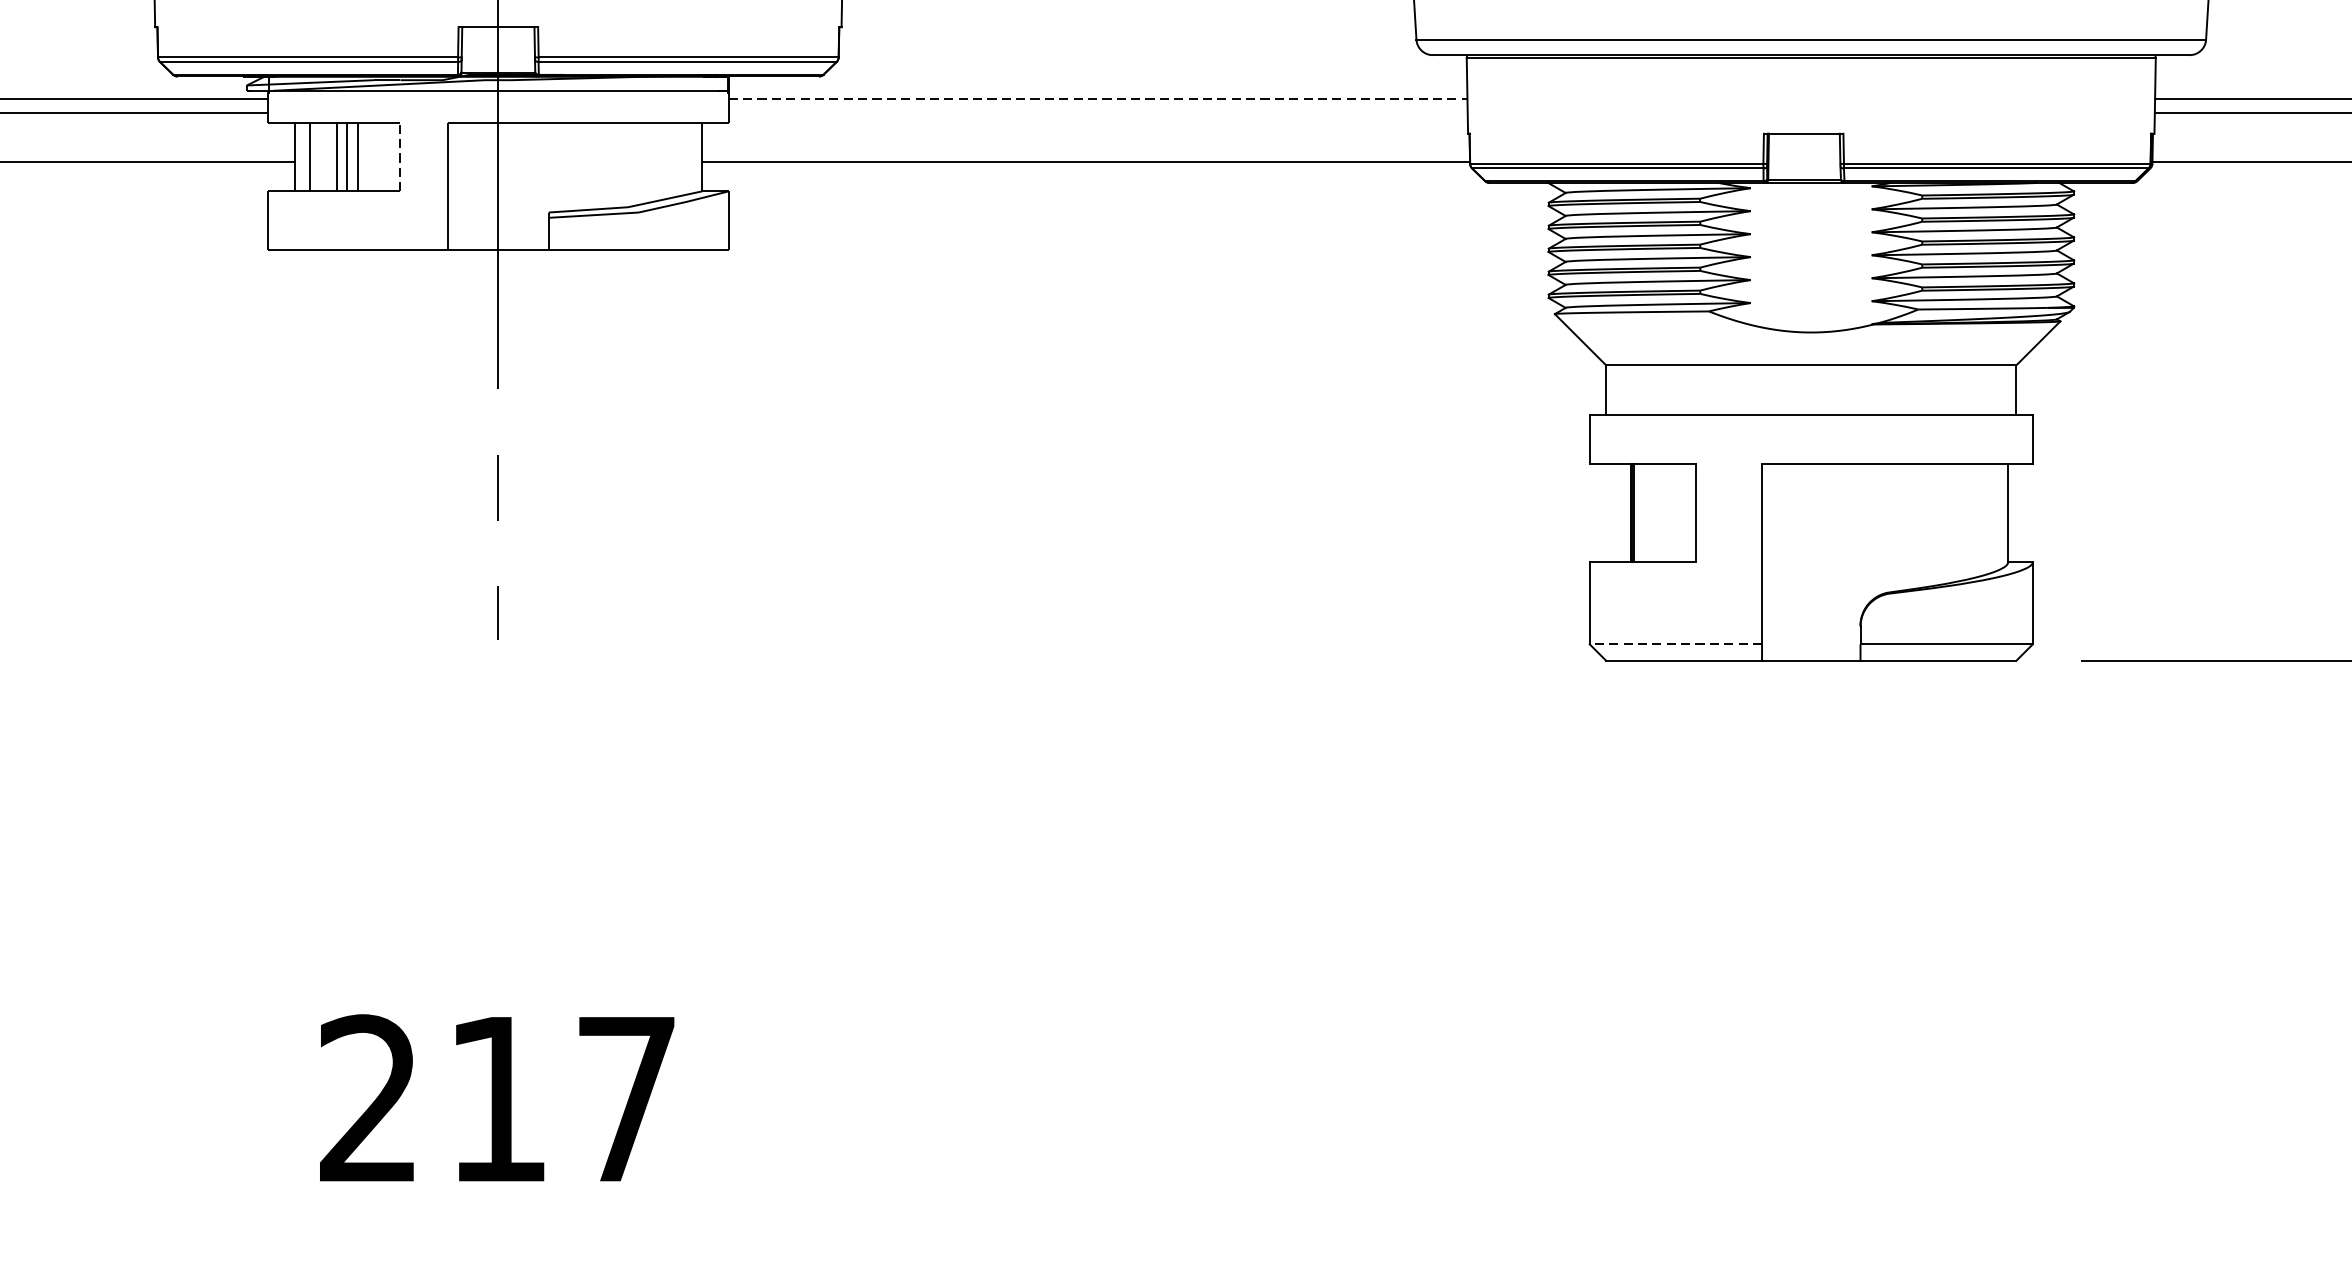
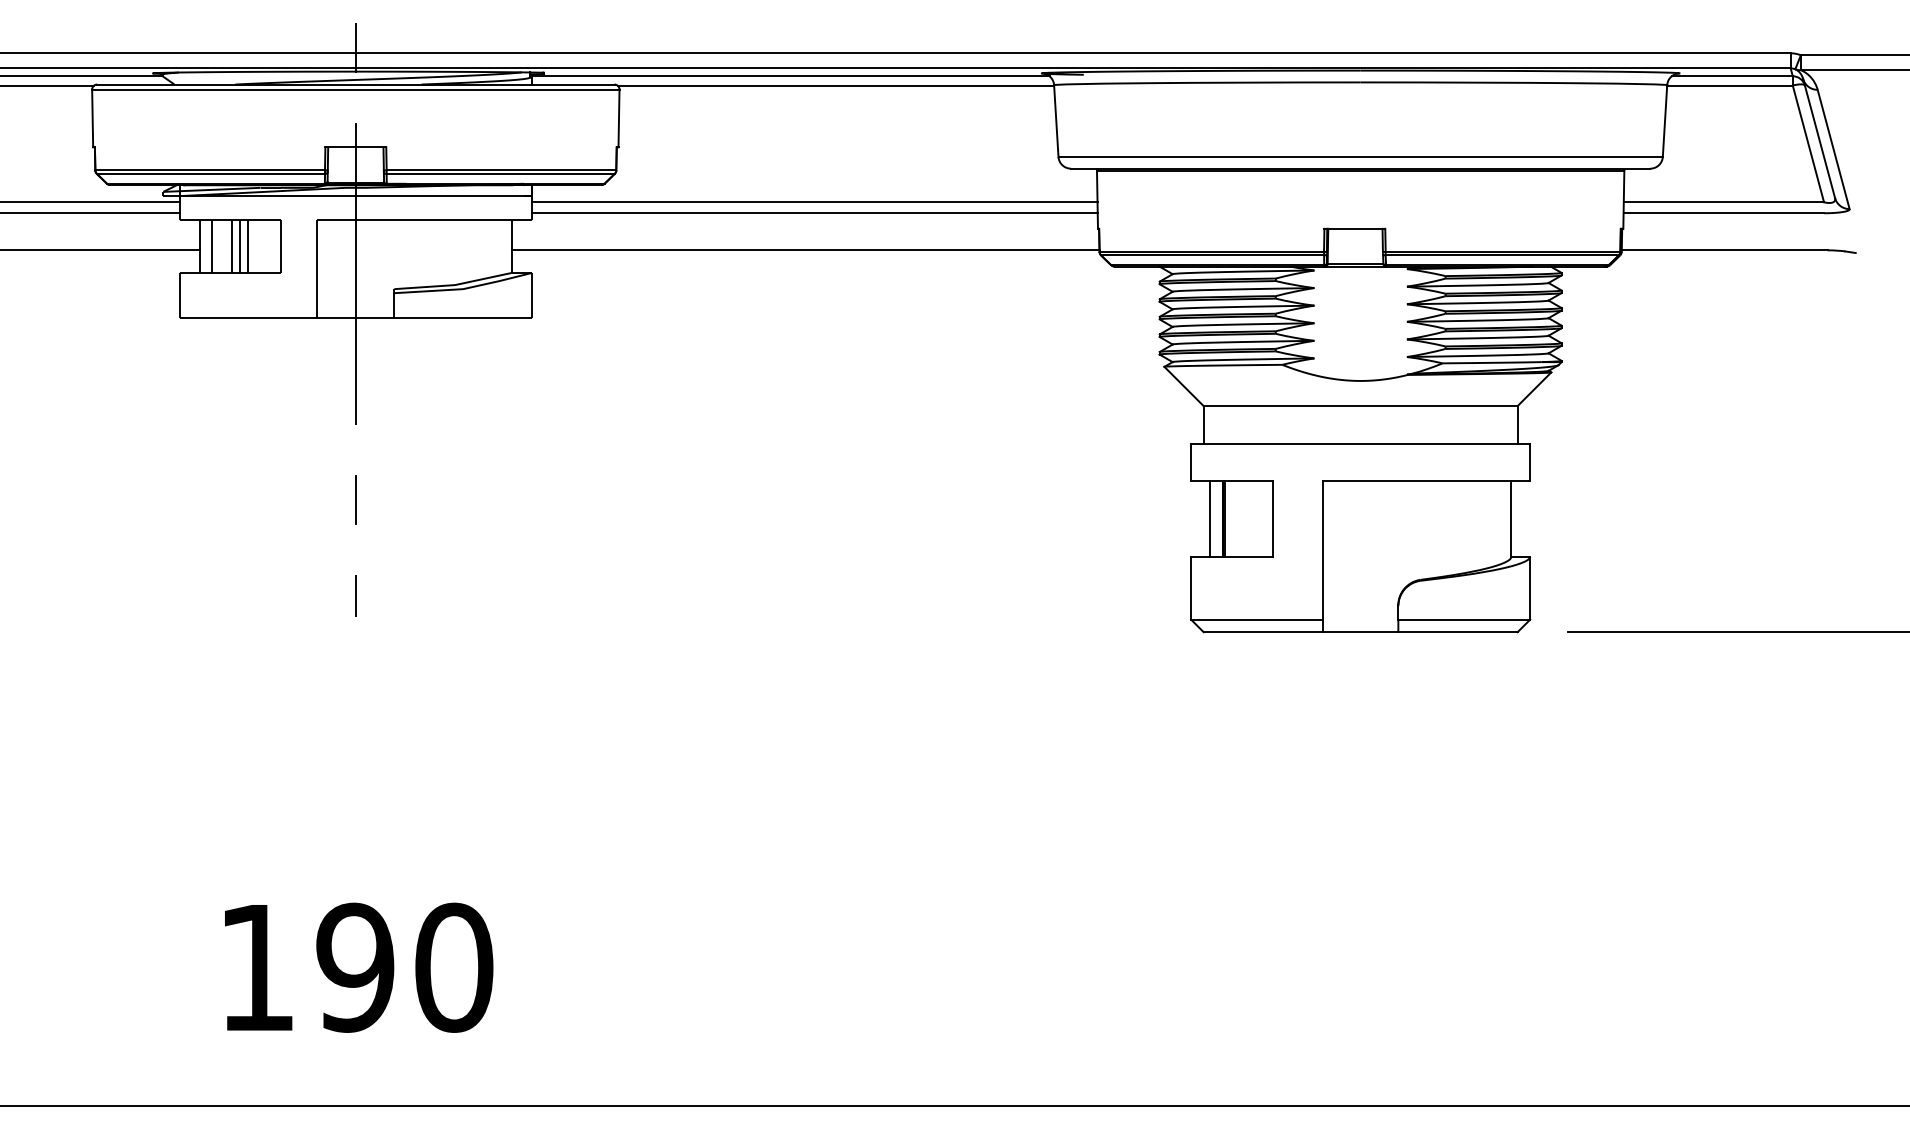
line: (1097, 99) -> (814, 202), dashed -> solid
line: (1097, 113) -> (814, 213), added
line: (399, 156) -> (280, 246), dashed -> solid
line: (1613, 512) -> (1209, 518), added
line: (1676, 644) -> (1257, 619), dashed -> solid
text: (499, 1098) -> (356, 967), 217 -> 190

